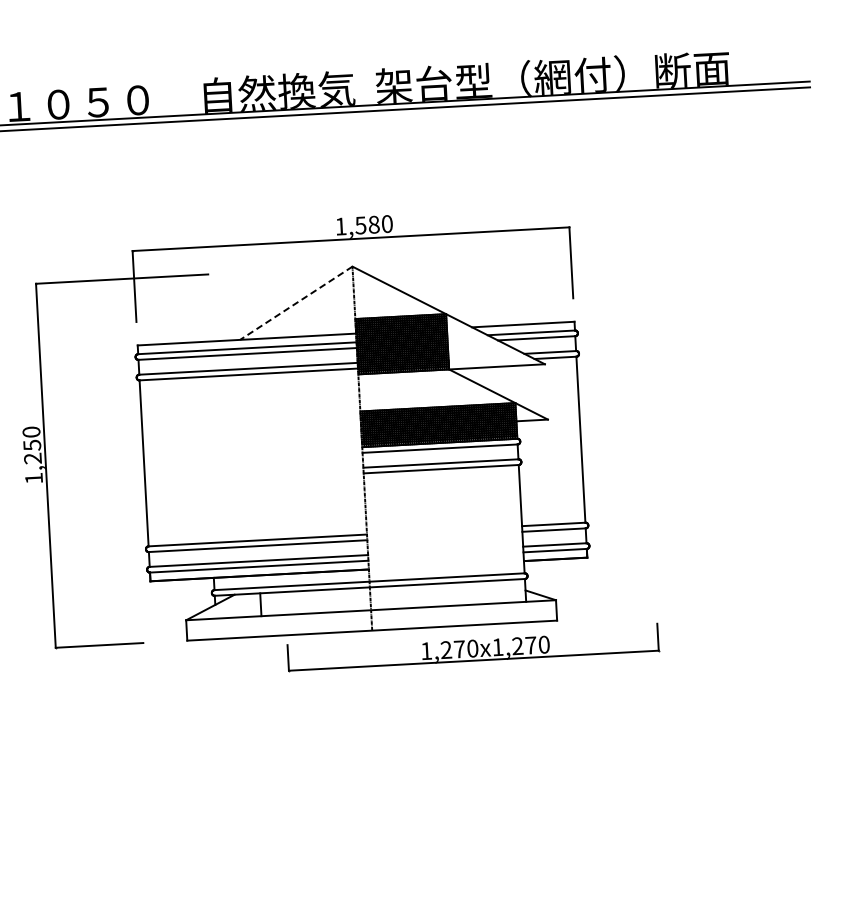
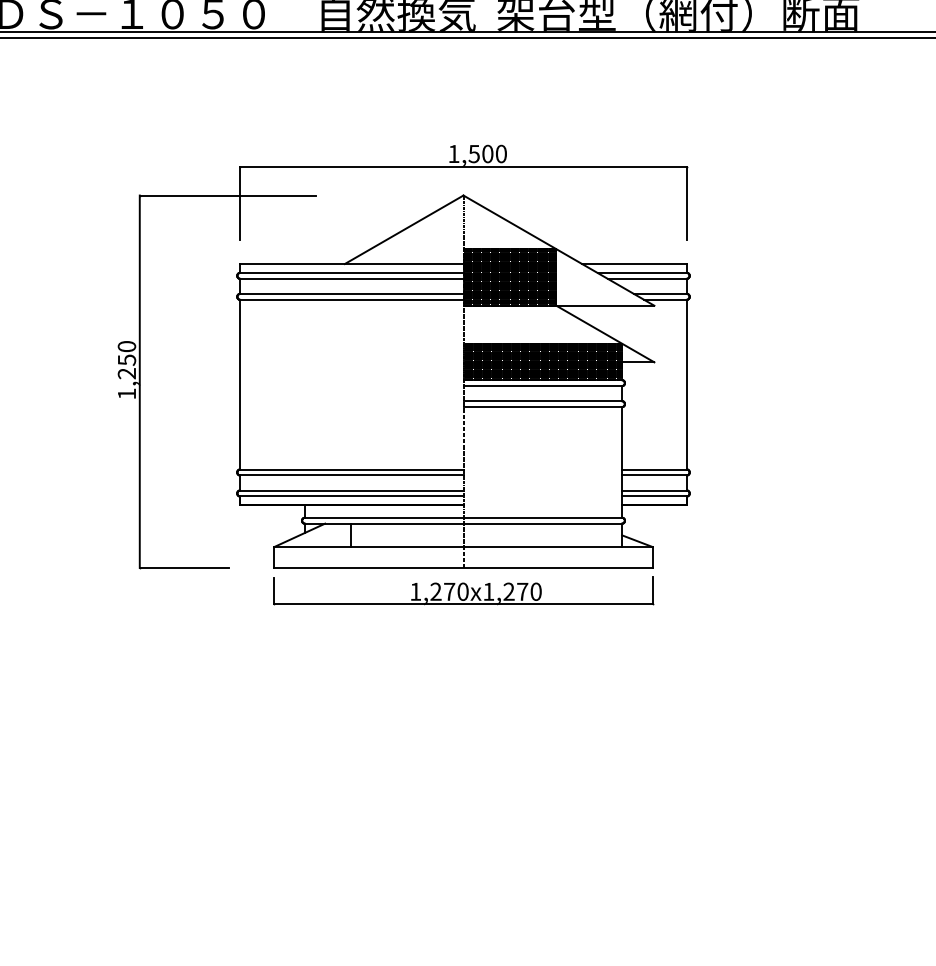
text: (373, 224) -> (487, 153), 1,580 -> 1,500
line: (296, 302) -> (404, 229), dashed -> solid
part: (473, 647) -> (463, 590), moved

